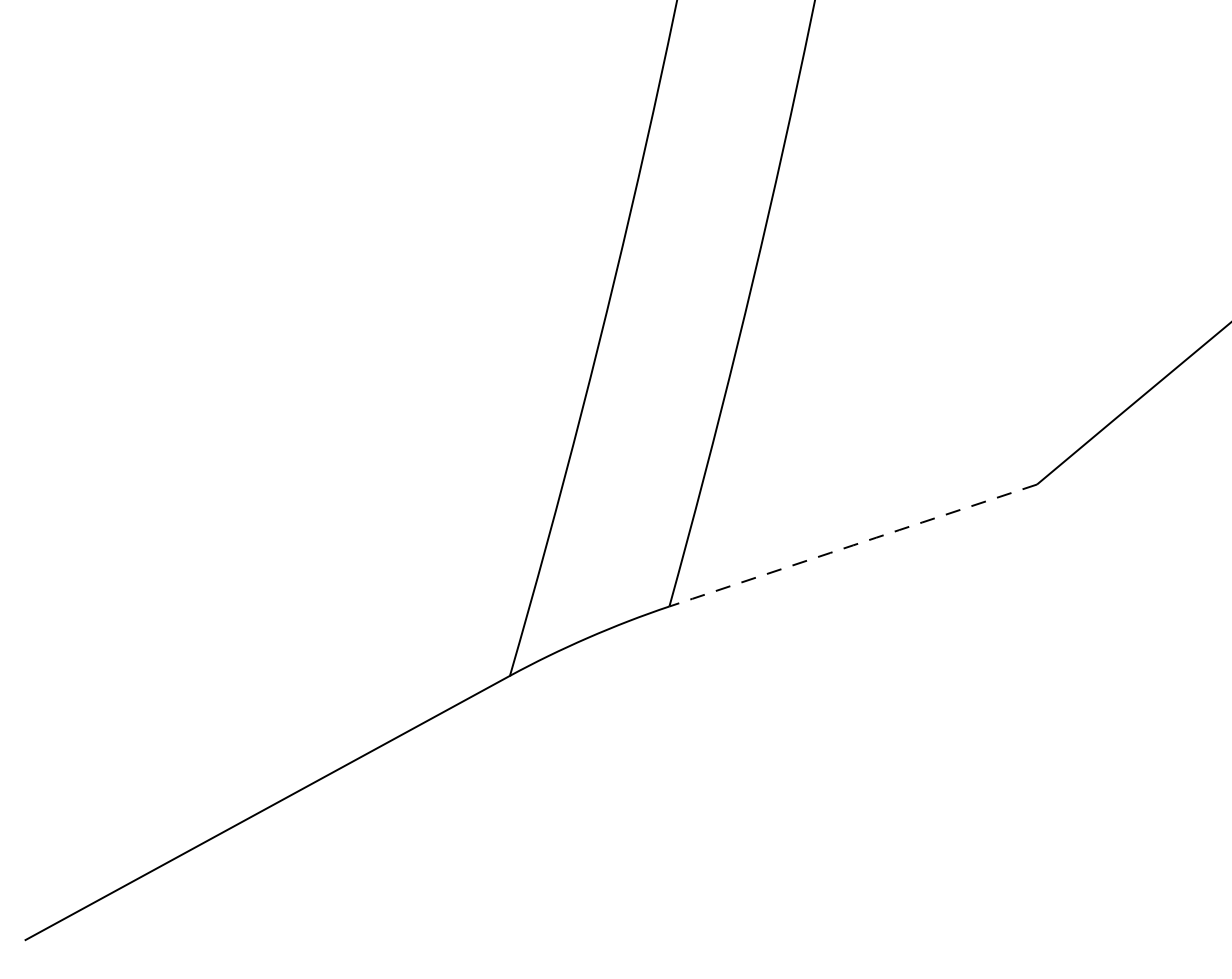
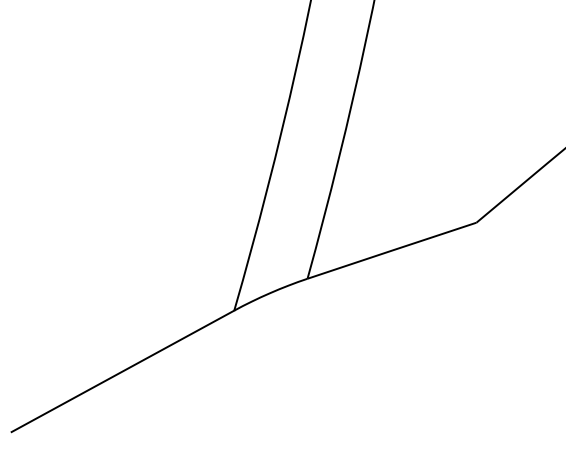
arc: (852, 544) -> (391, 250), dashed -> solid

